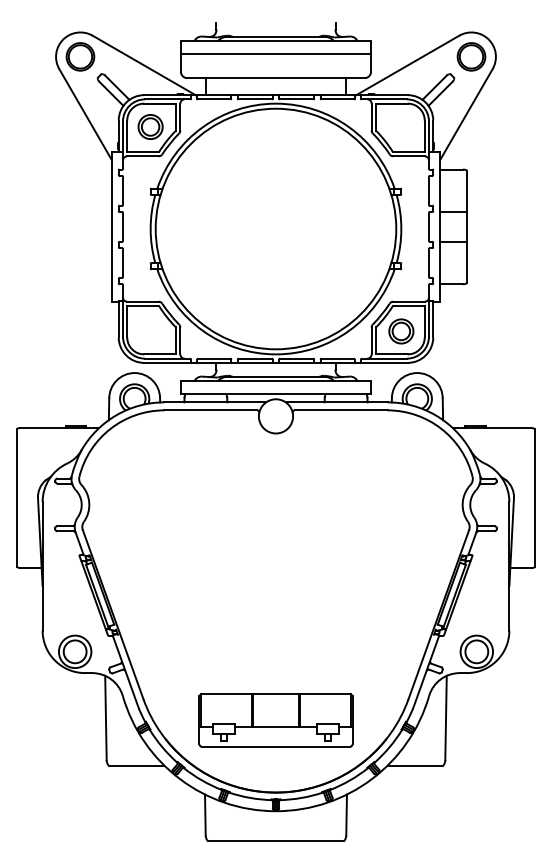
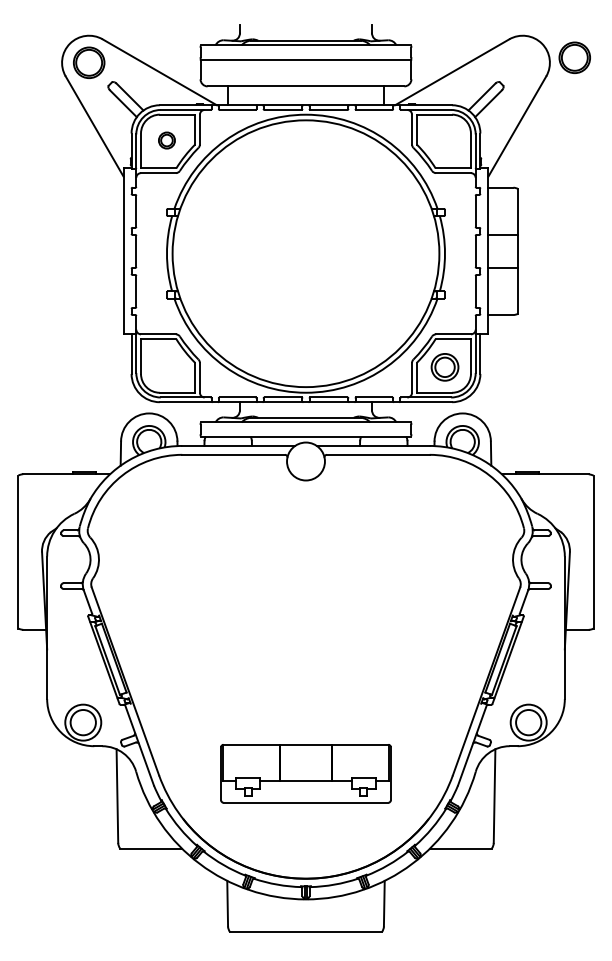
part: (471, 56) -> (574, 57), moved
part: (150, 126) -> (166, 140), size x0.6
part: (275, 720) -> (305, 773), moved

